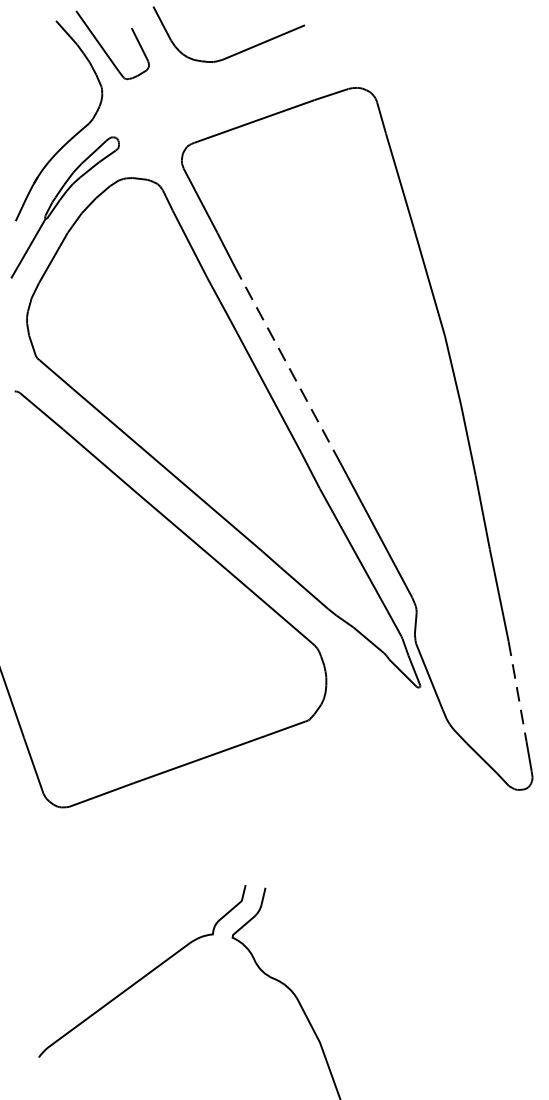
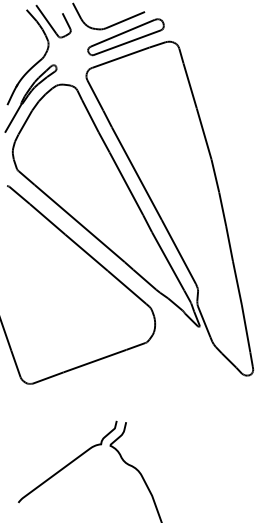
part: (263, 79) -> (125, 37), added
line: (287, 364) -> (136, 173), dashed -> solid
line: (518, 692) -> (246, 329), dashed -> solid

